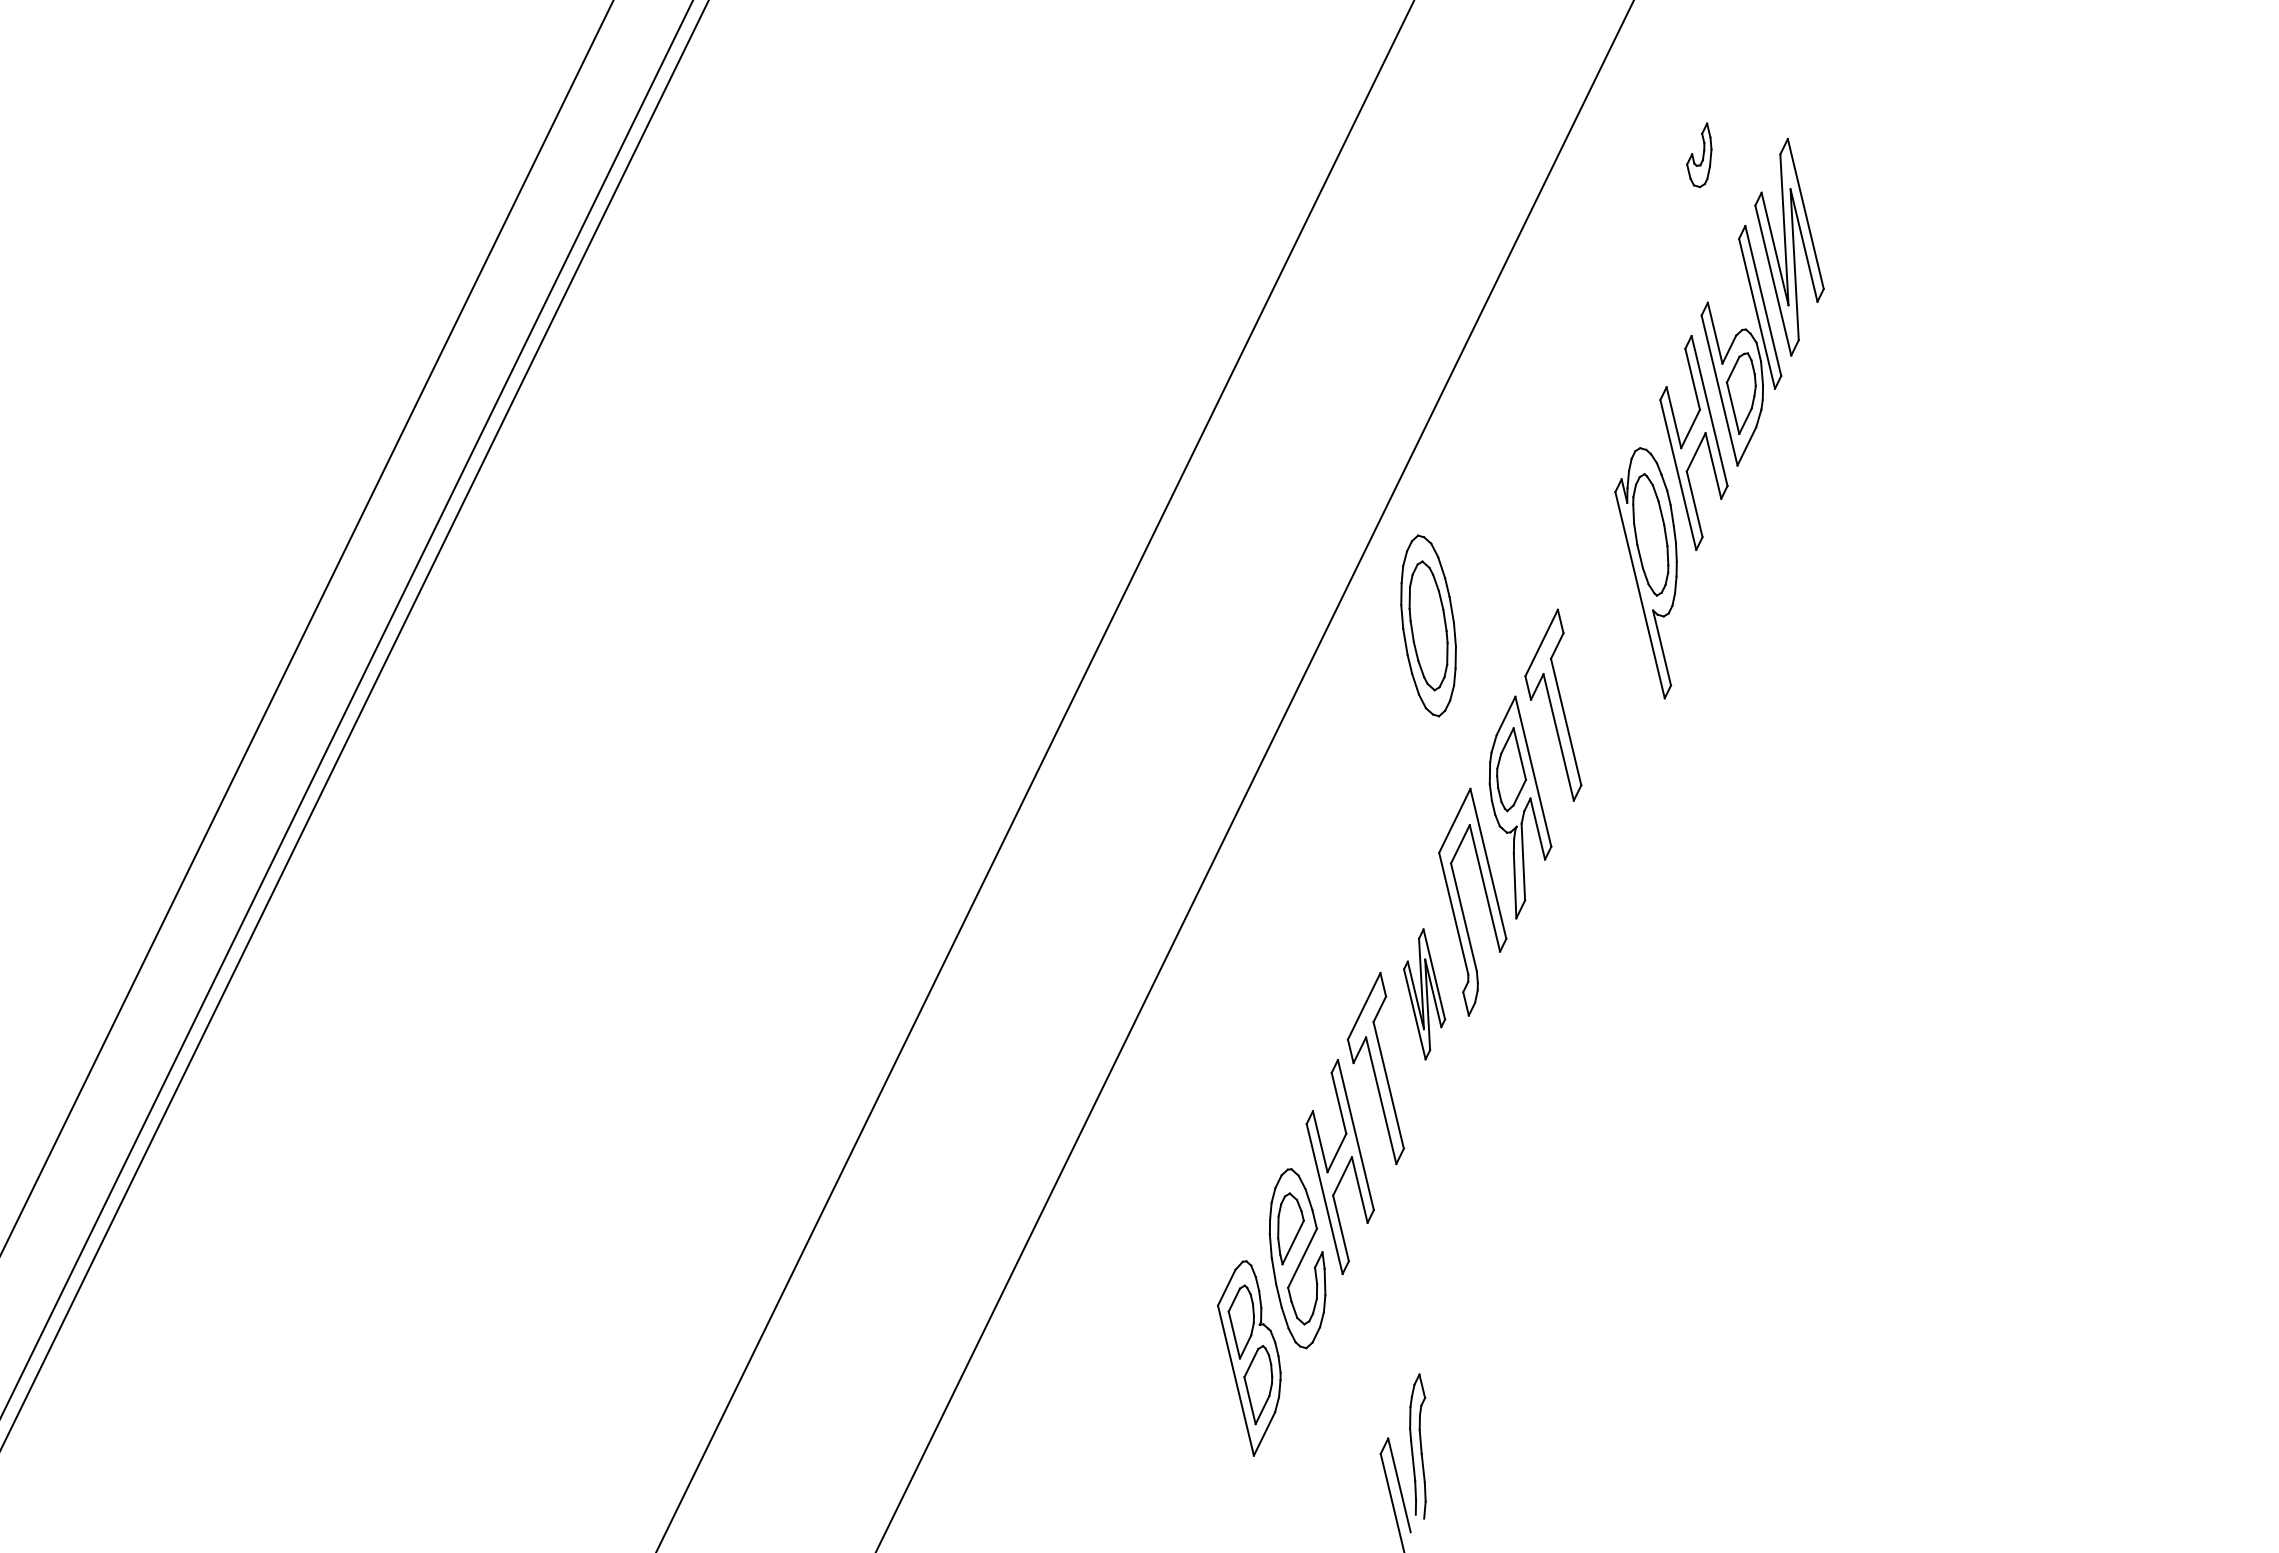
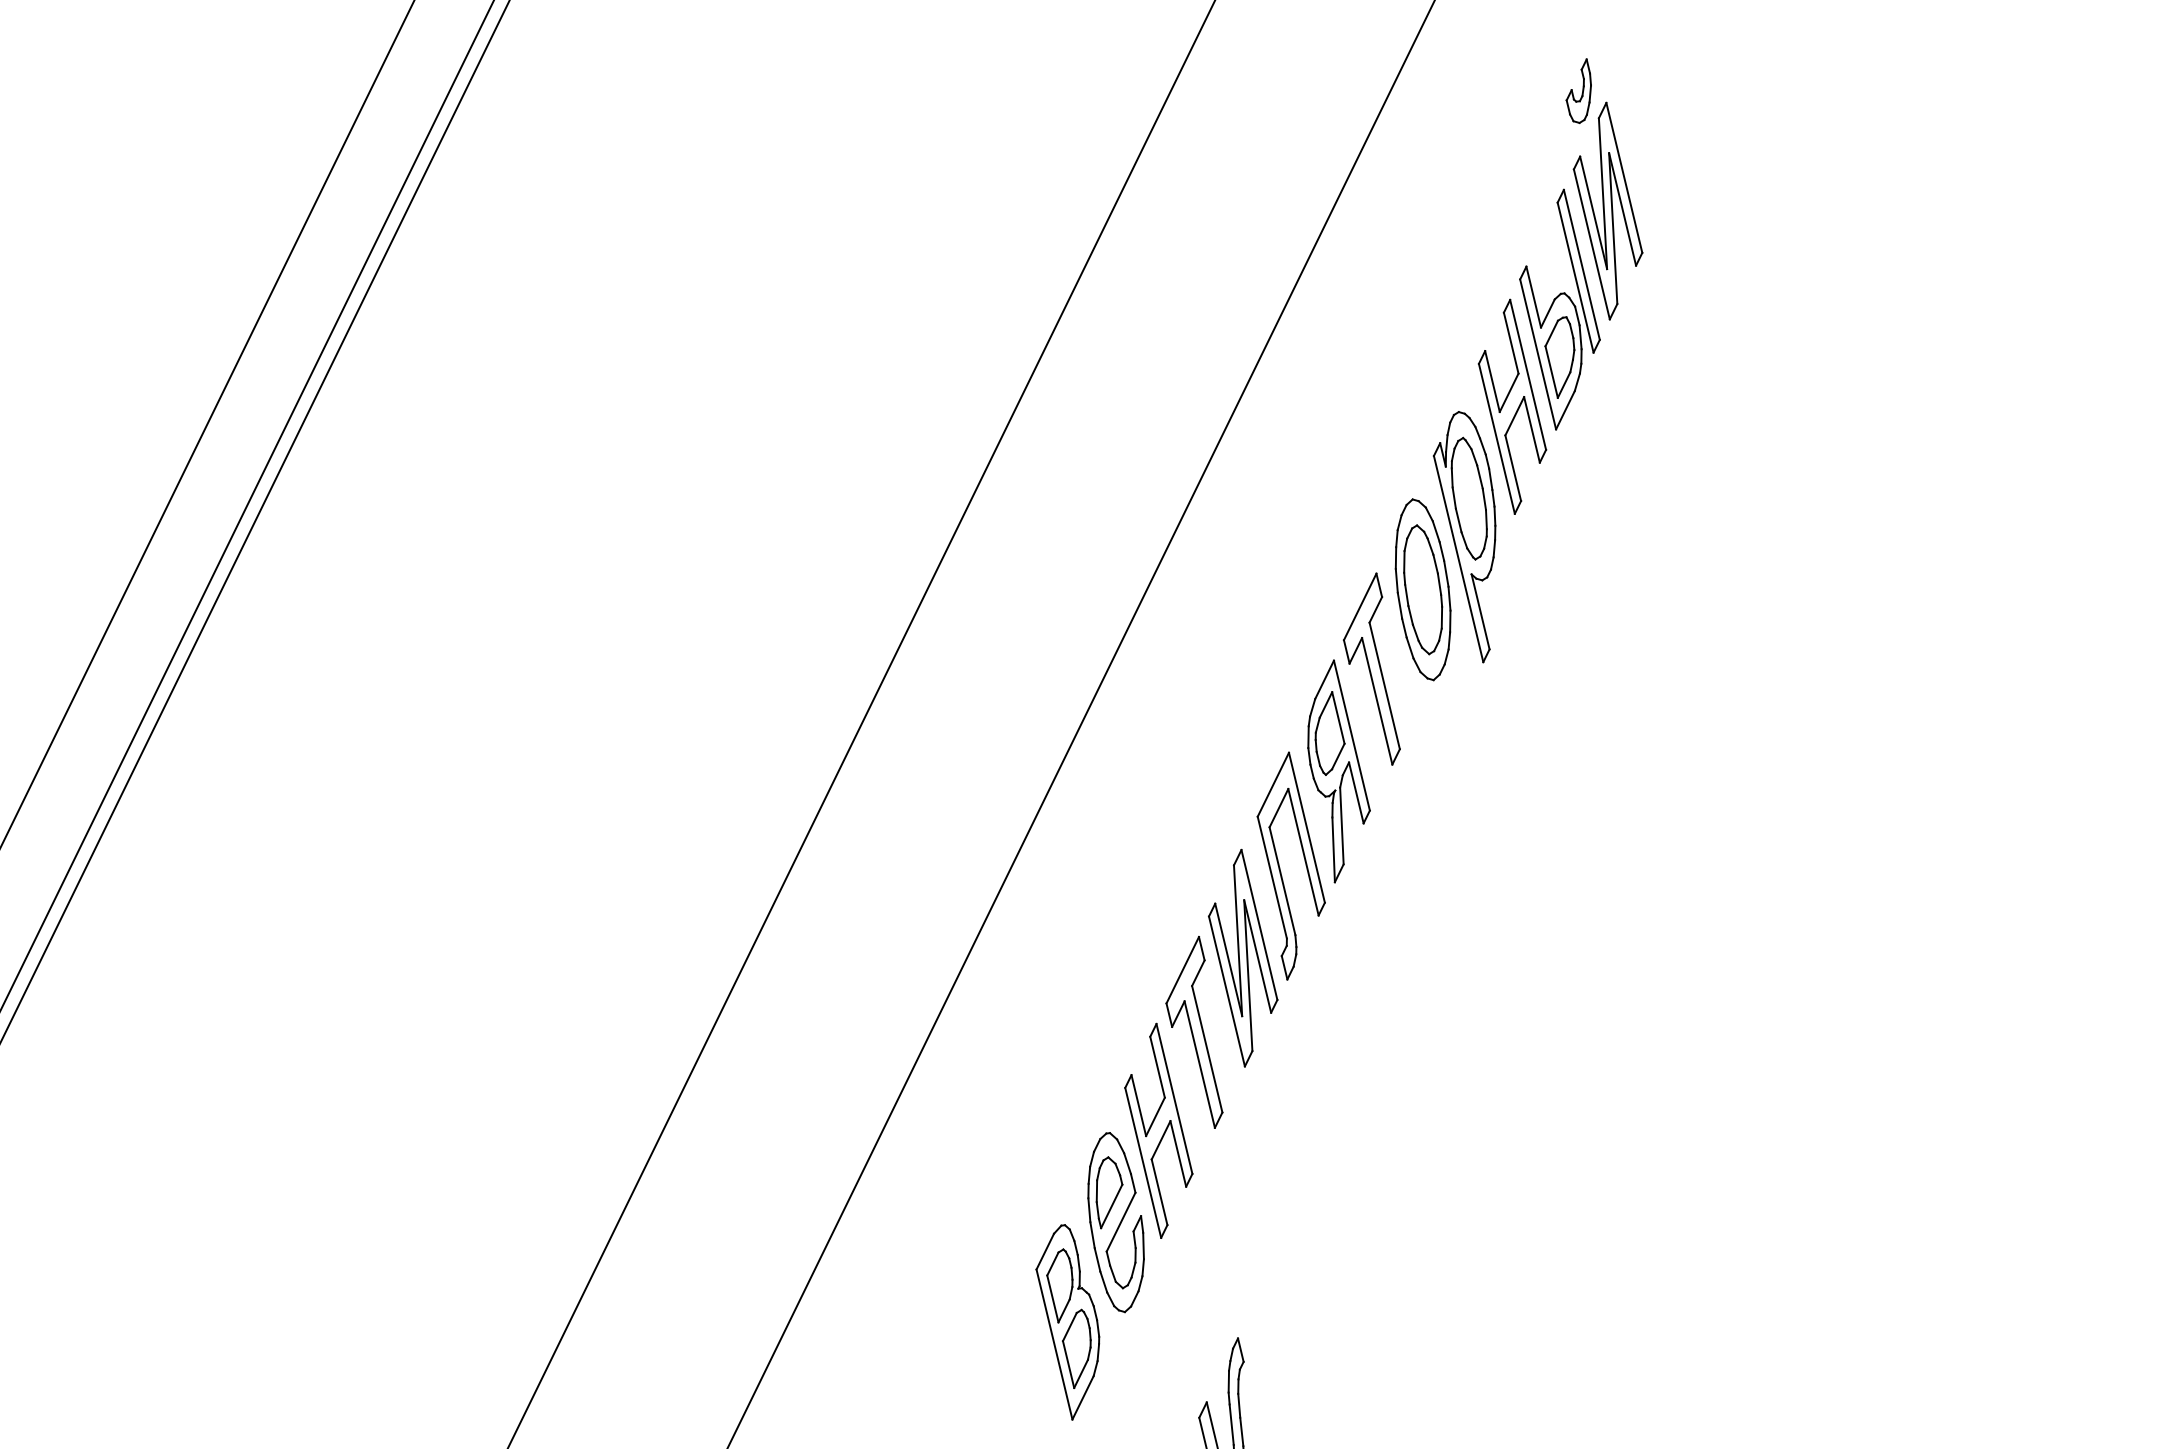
part: (1699, 155) -> (1579, 91), moved
part: (1428, 625) -> (1423, 589), moved
part: (1424, 994) -> (1243, 958), size x1.67

